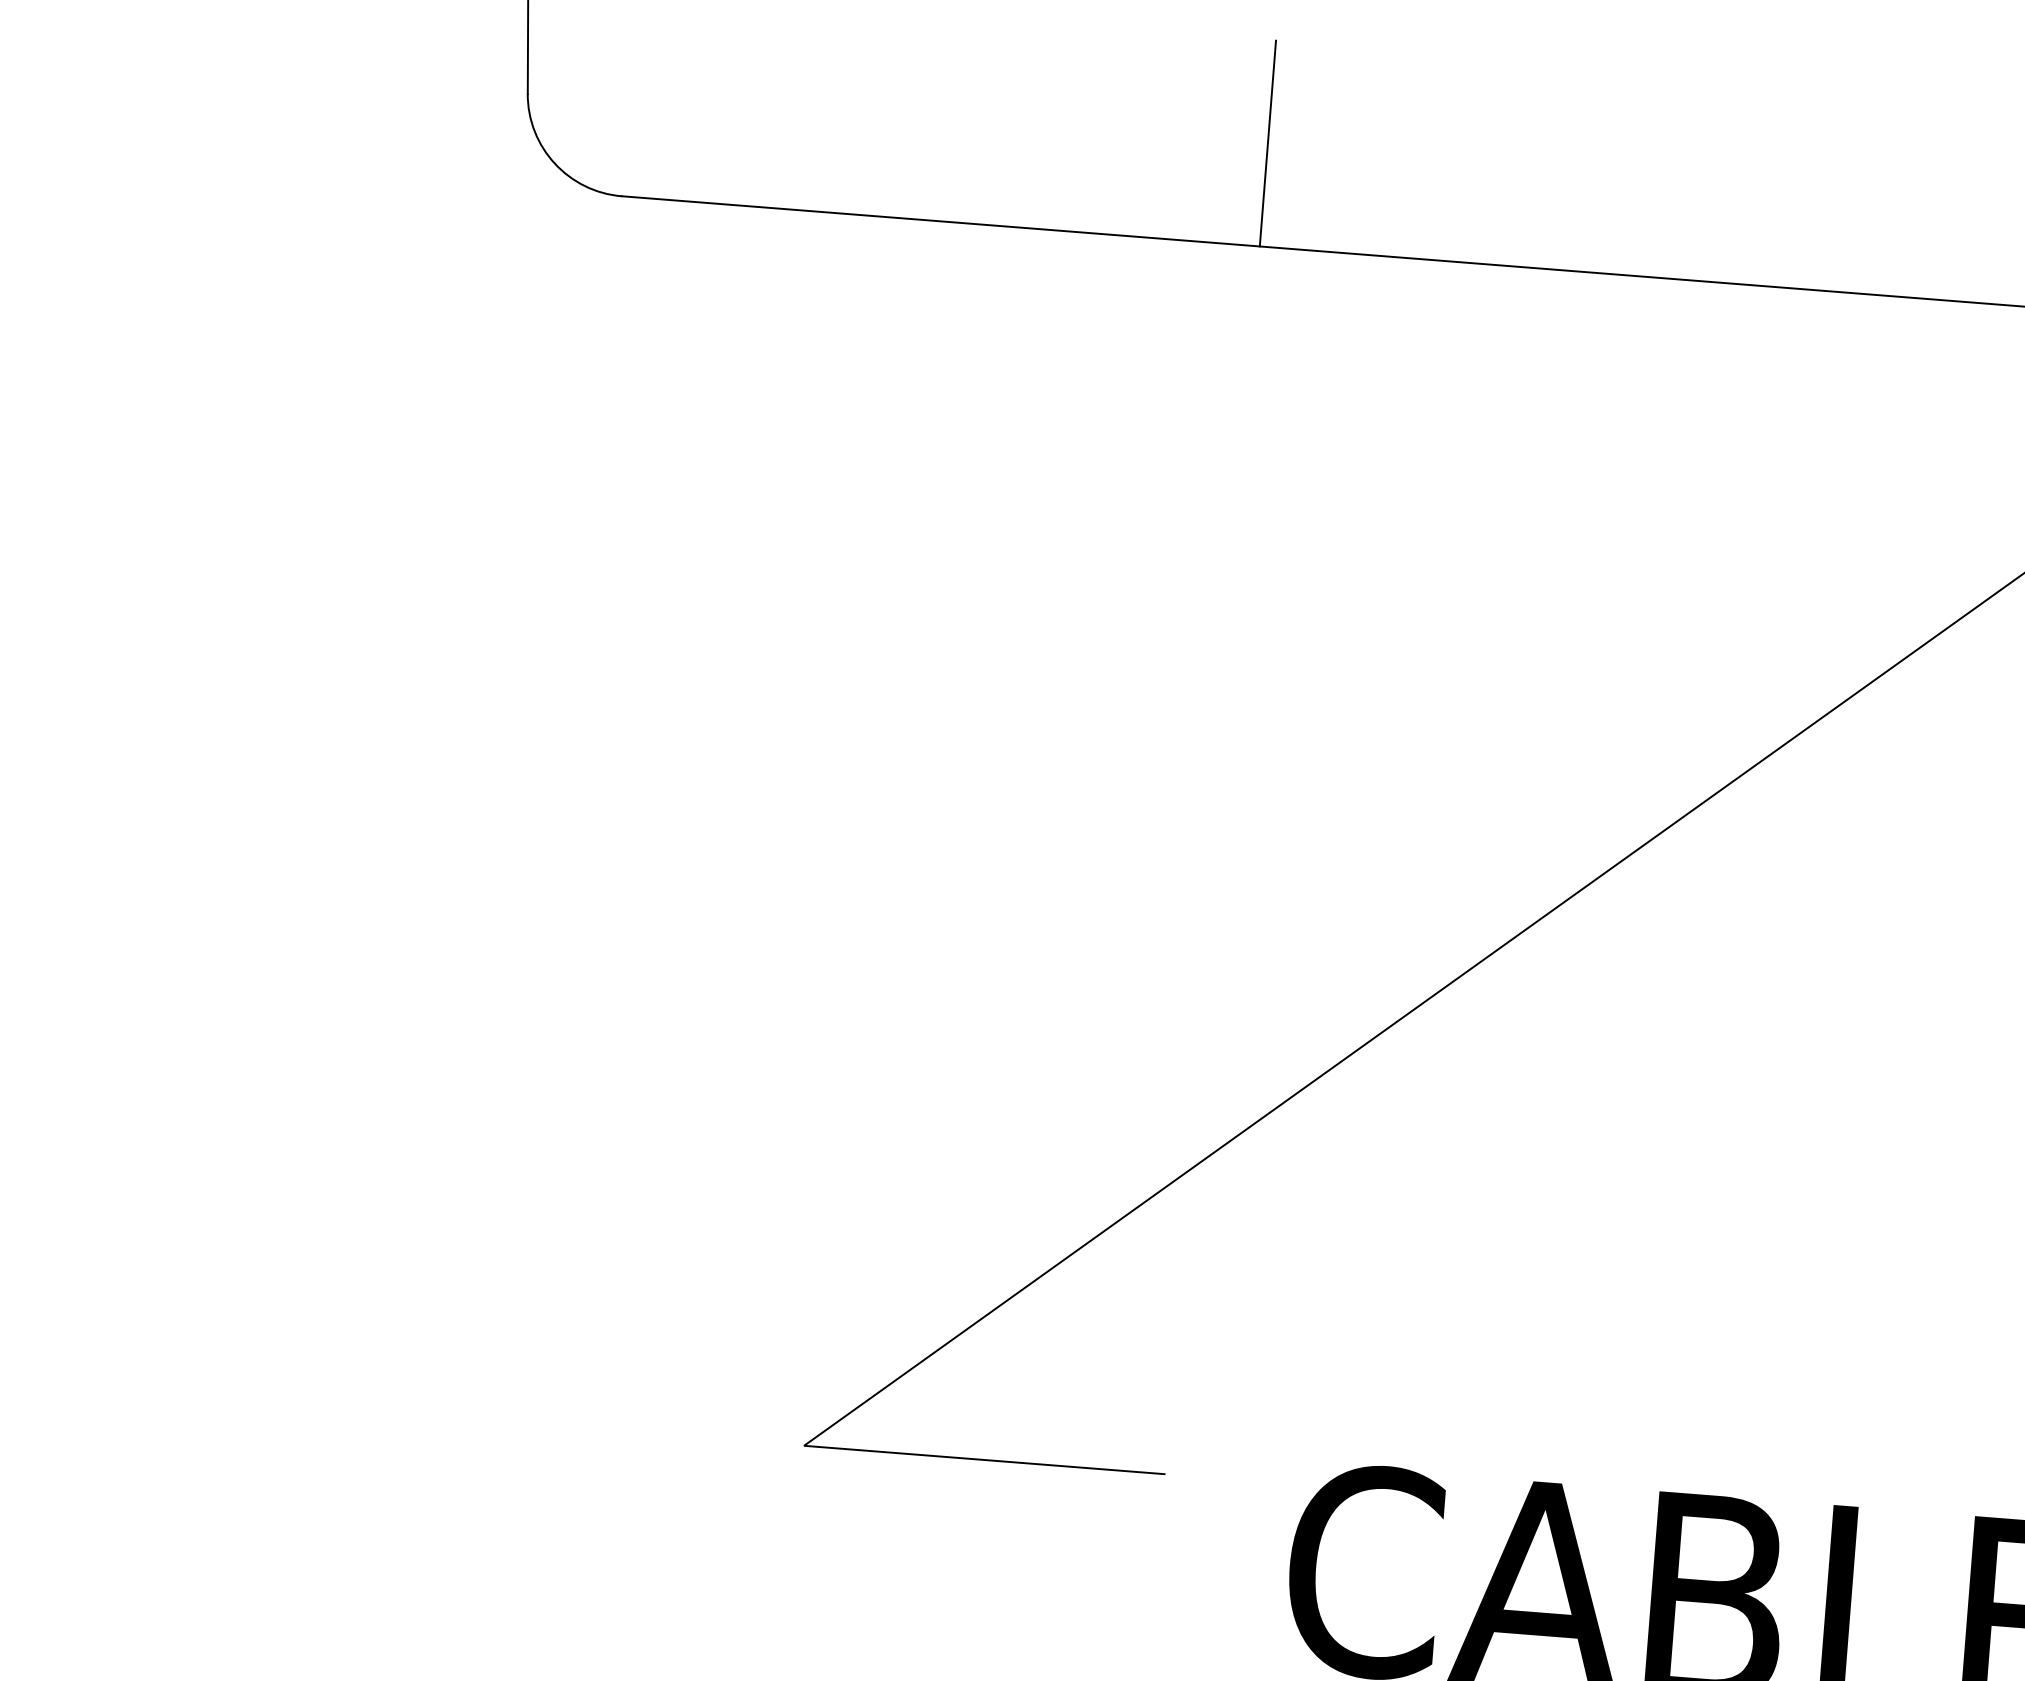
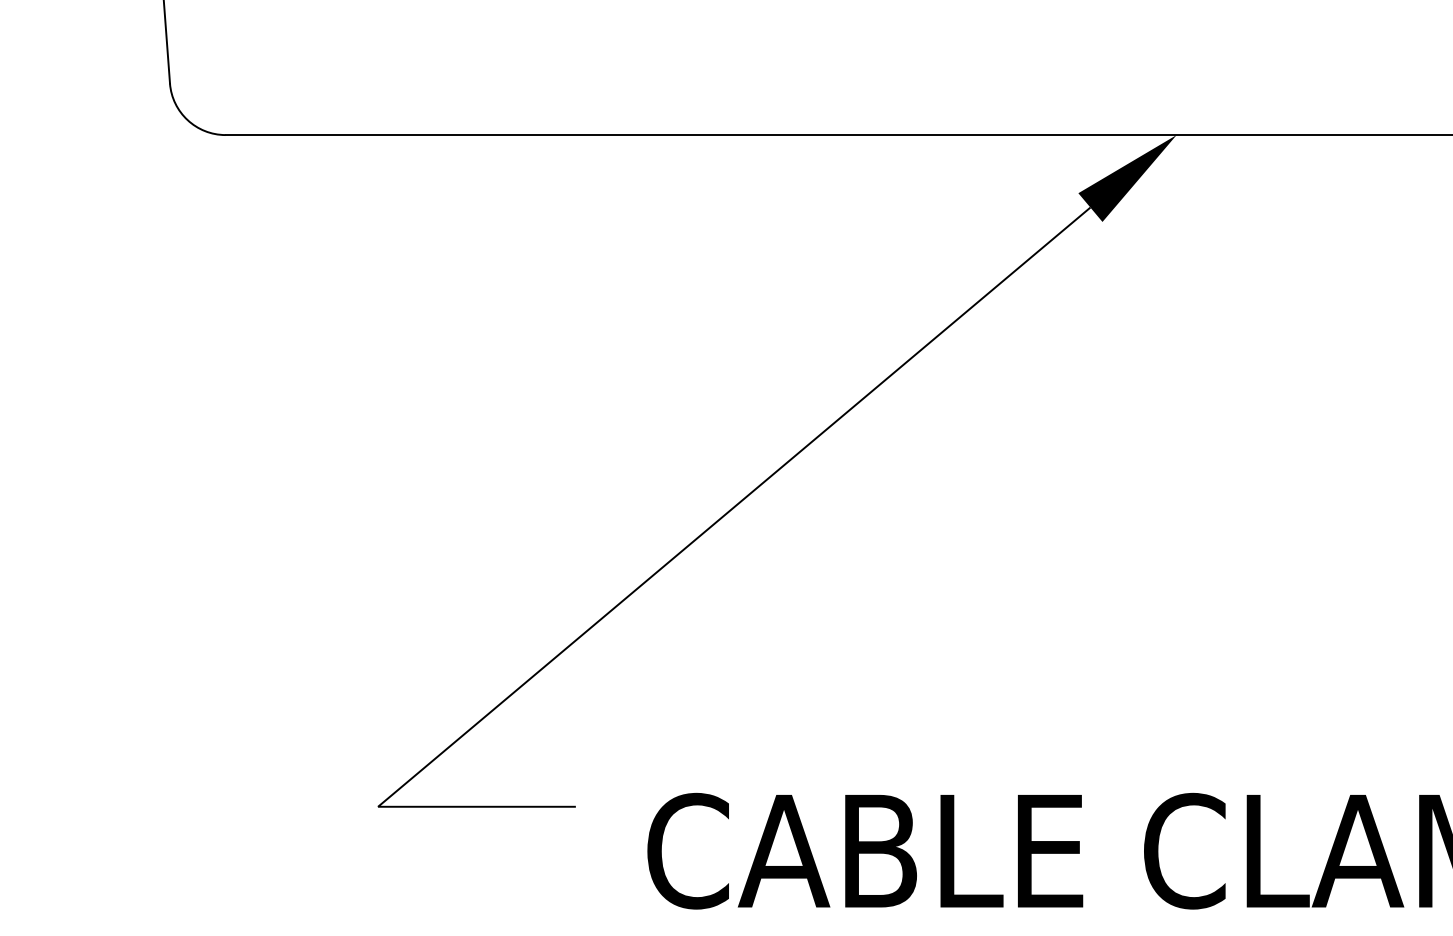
line: (1267, 143) -> (574, 78), removed

